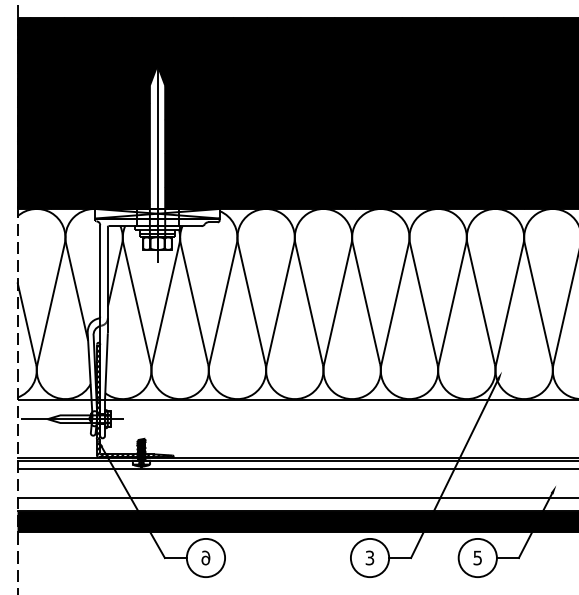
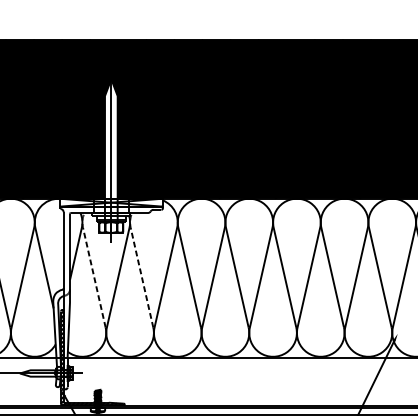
line: (134, 292) -> (92, 268), solid -> dashed
line: (191, 292) -> (139, 268), solid -> dashed

